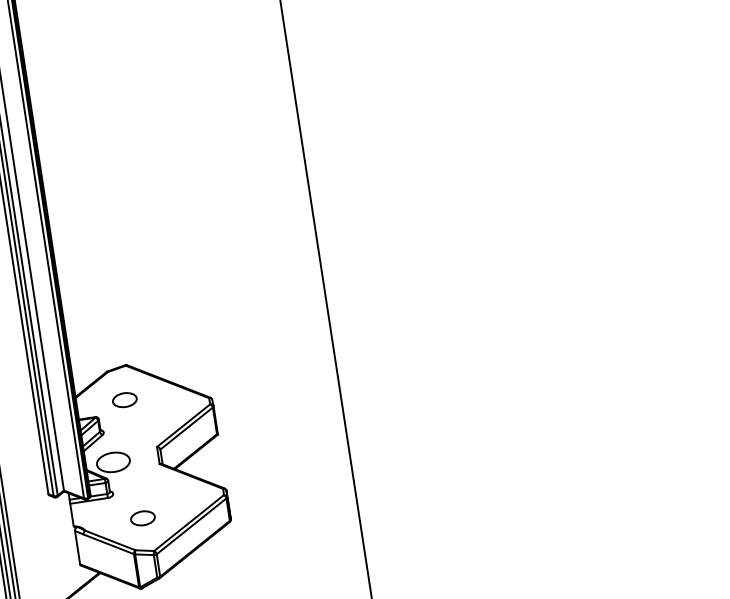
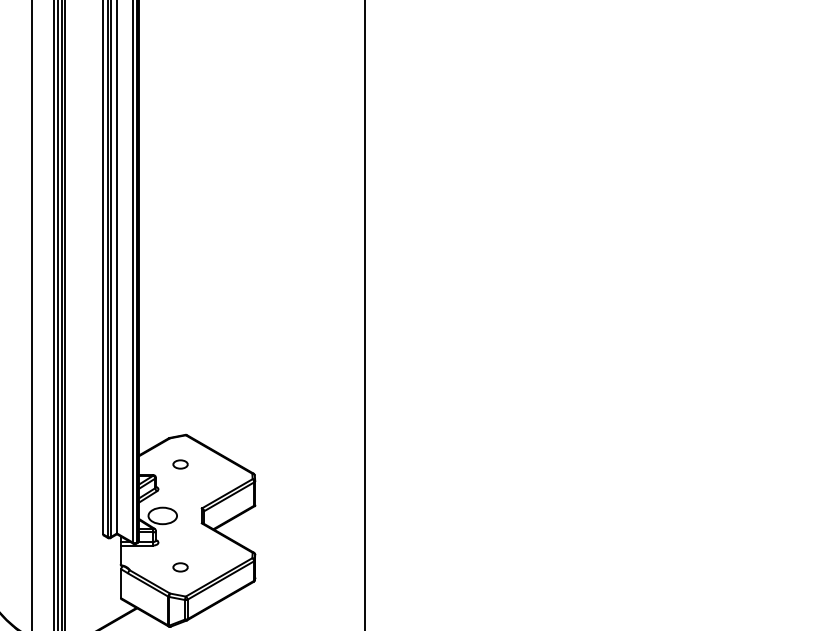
part: (124, 400) -> (180, 464), size x0.7
part: (142, 518) -> (180, 567), size x0.7

